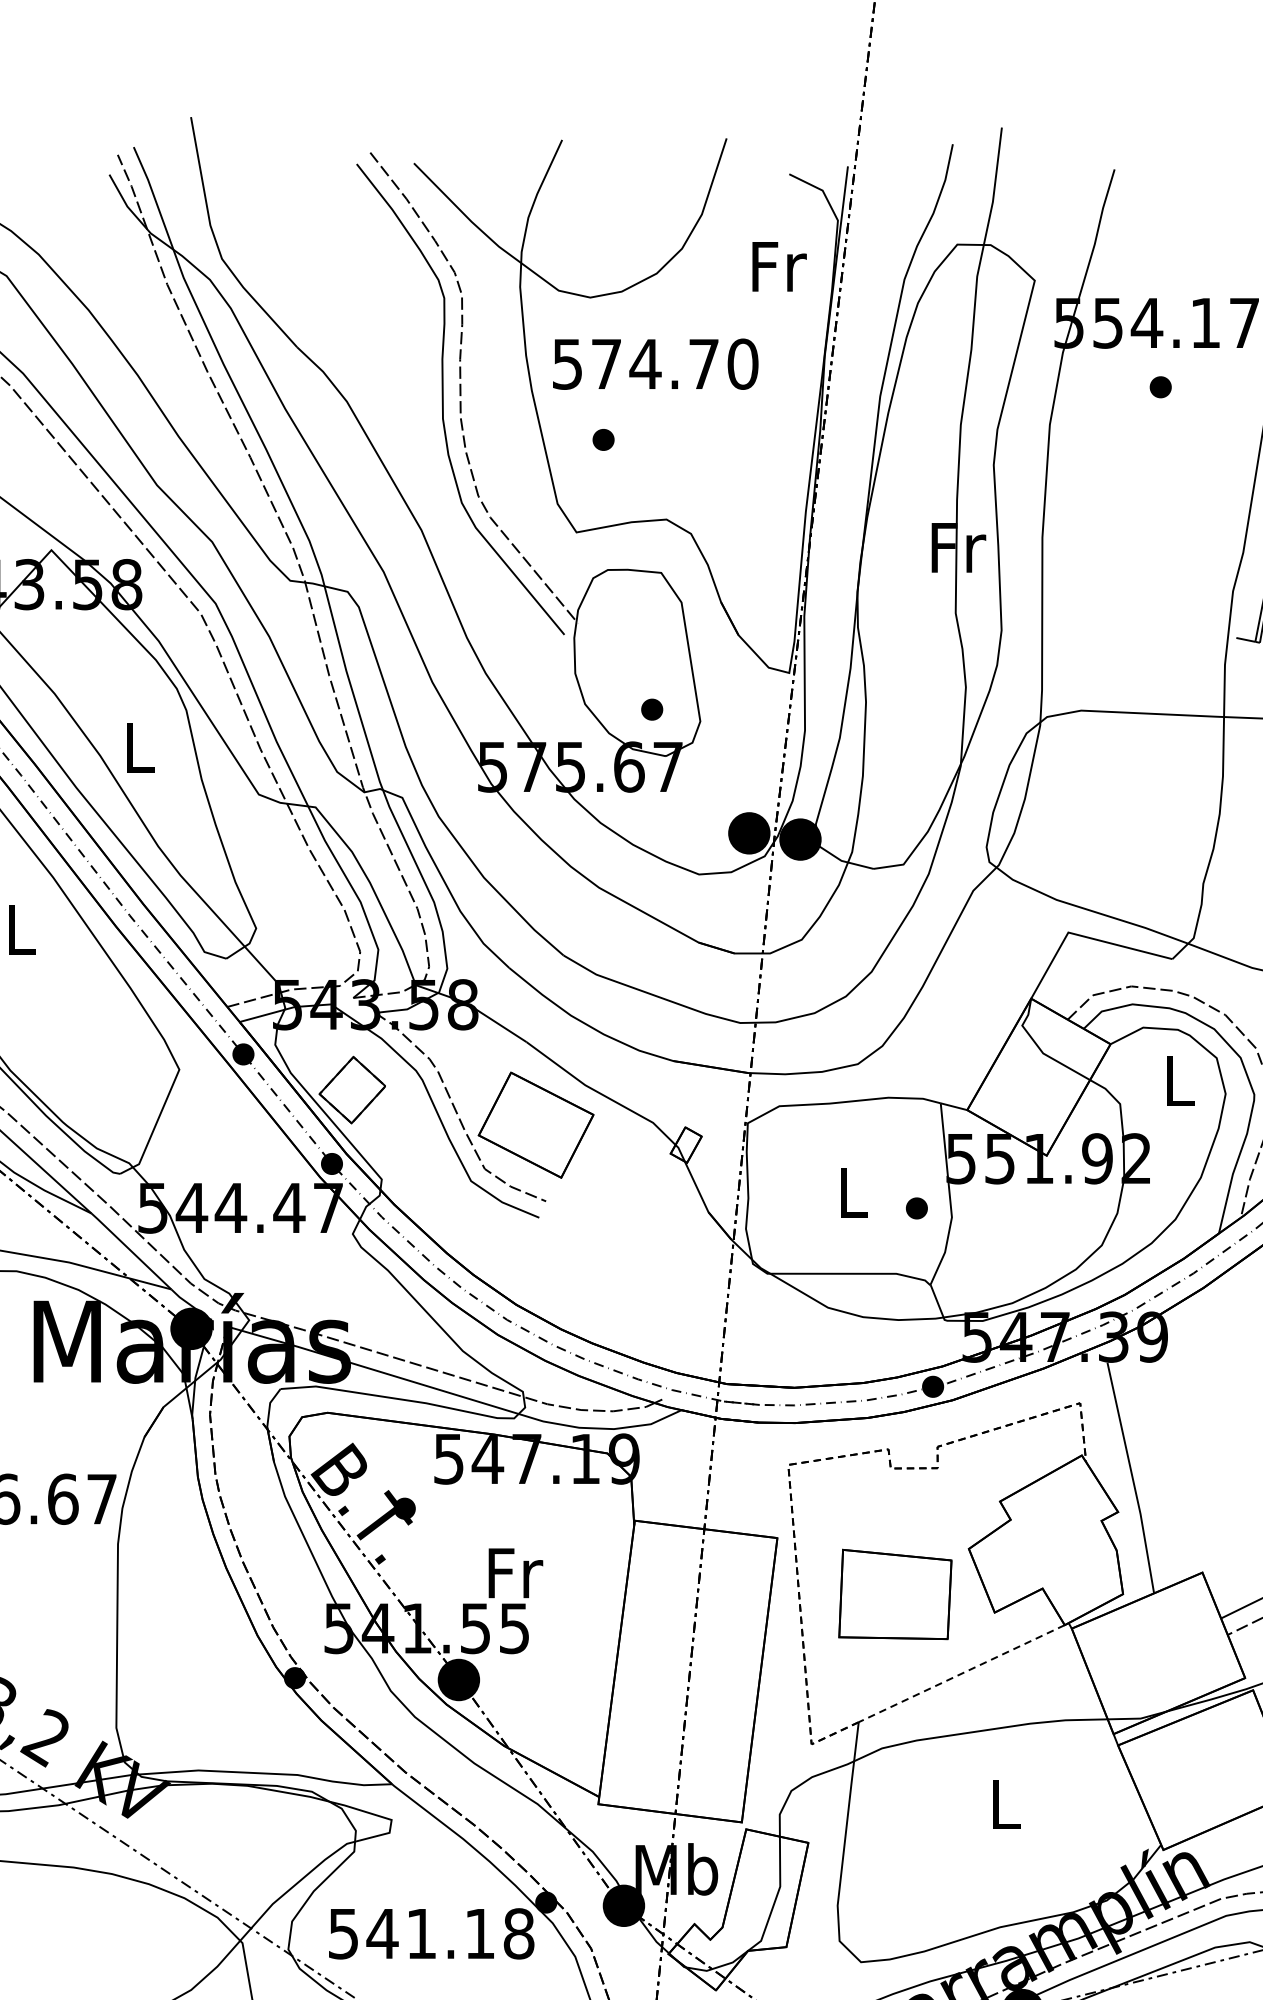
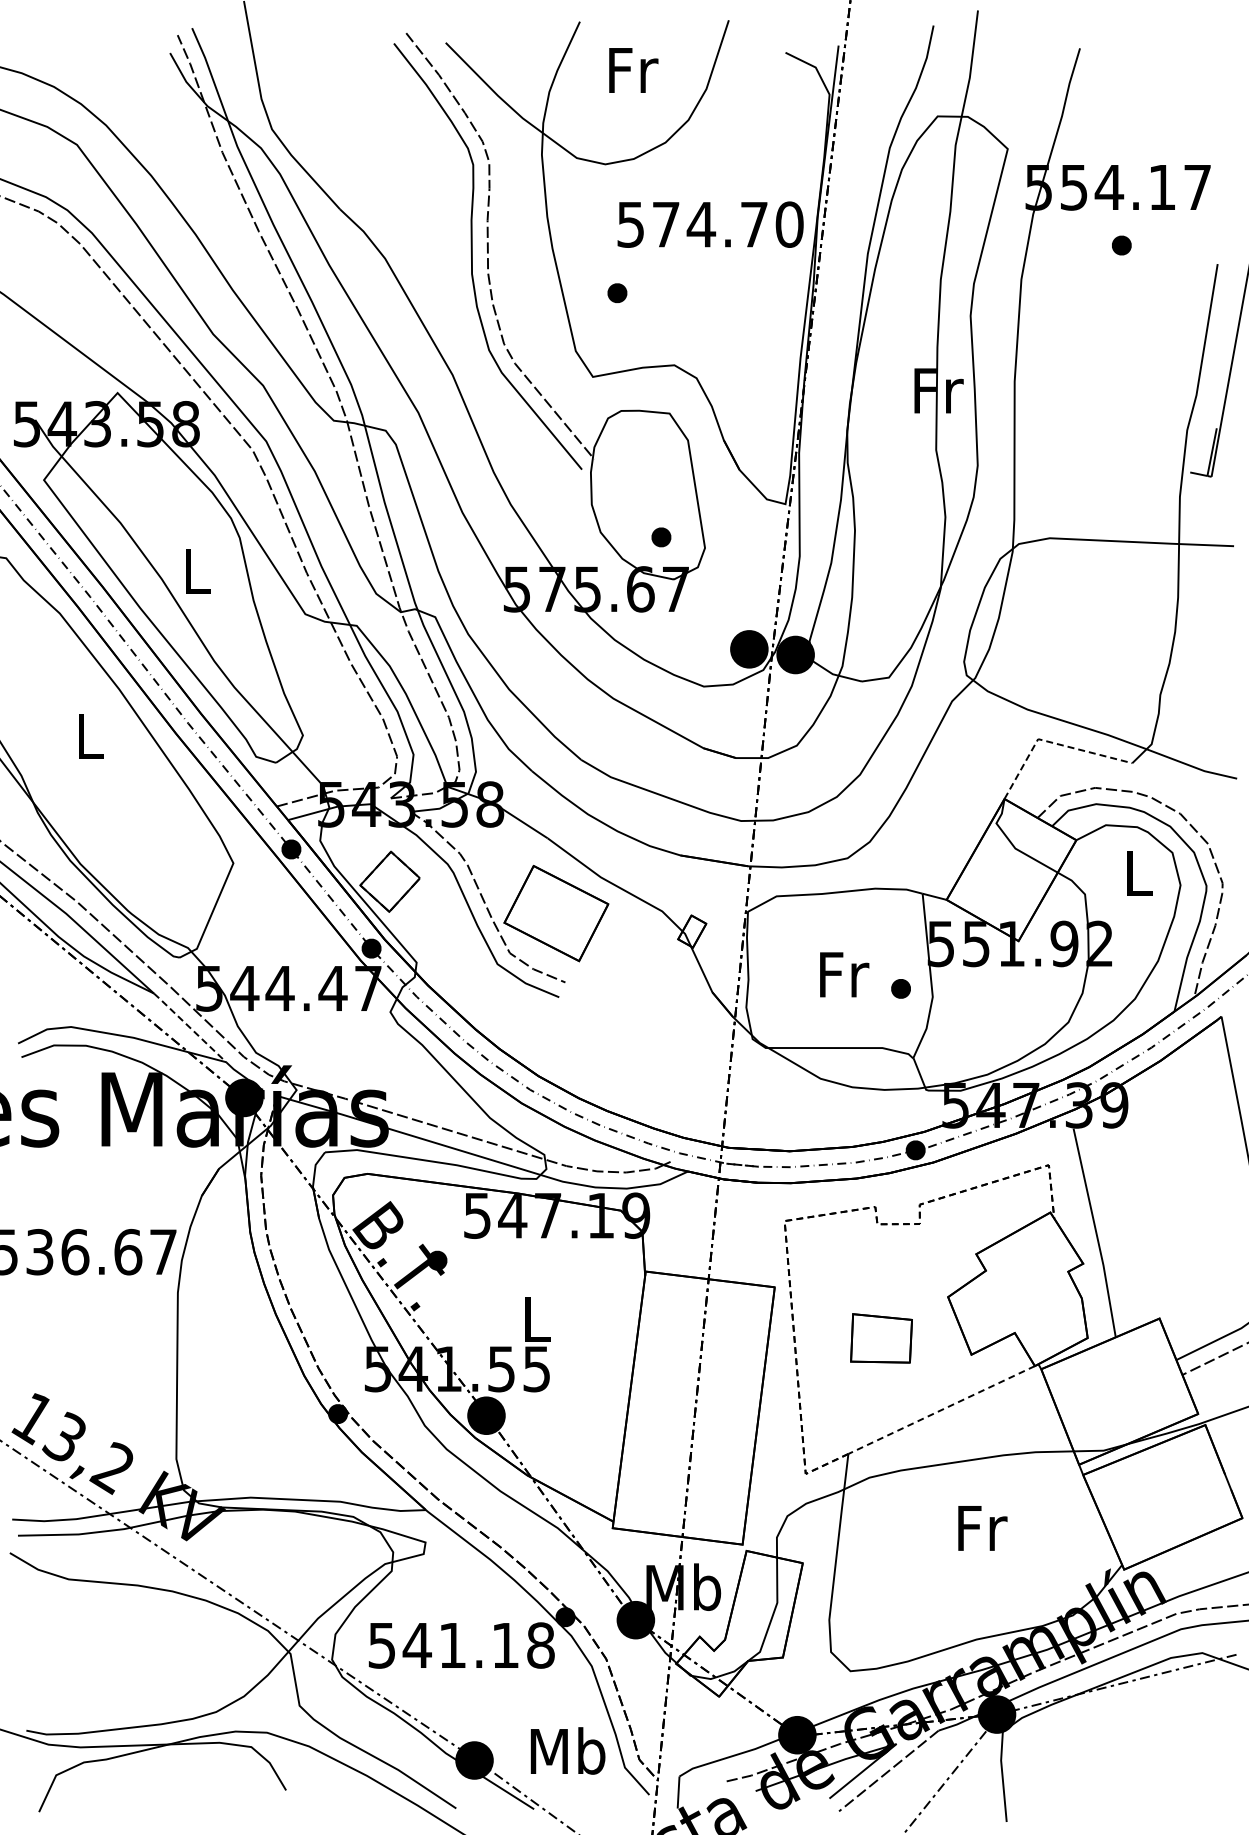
text: (779, 266) -> (633, 70), moved
text: (655, 364) -> (710, 224), moved
line: (1083, 936) -> (1051, 742), solid -> dashed
text: (854, 1192) -> (844, 974), L -> Fr
line: (130, 1251) -> (189, 1027), solid -> dashed
text: (515, 1572) -> (537, 1318), Fr -> L
part: (895, 1594) -> (881, 1338), size x0.6
text: (1006, 1804) -> (982, 1528), L -> Fr

